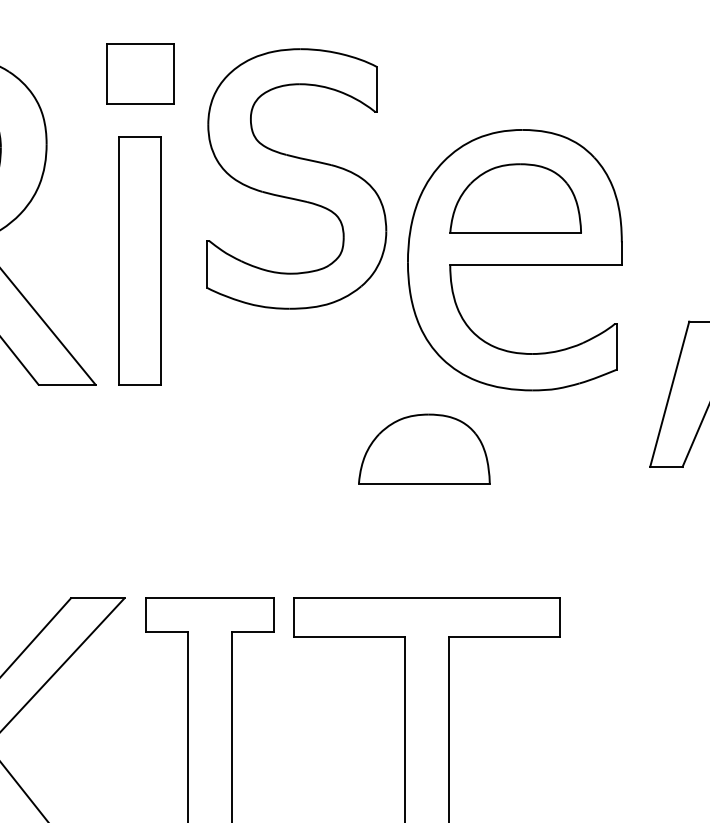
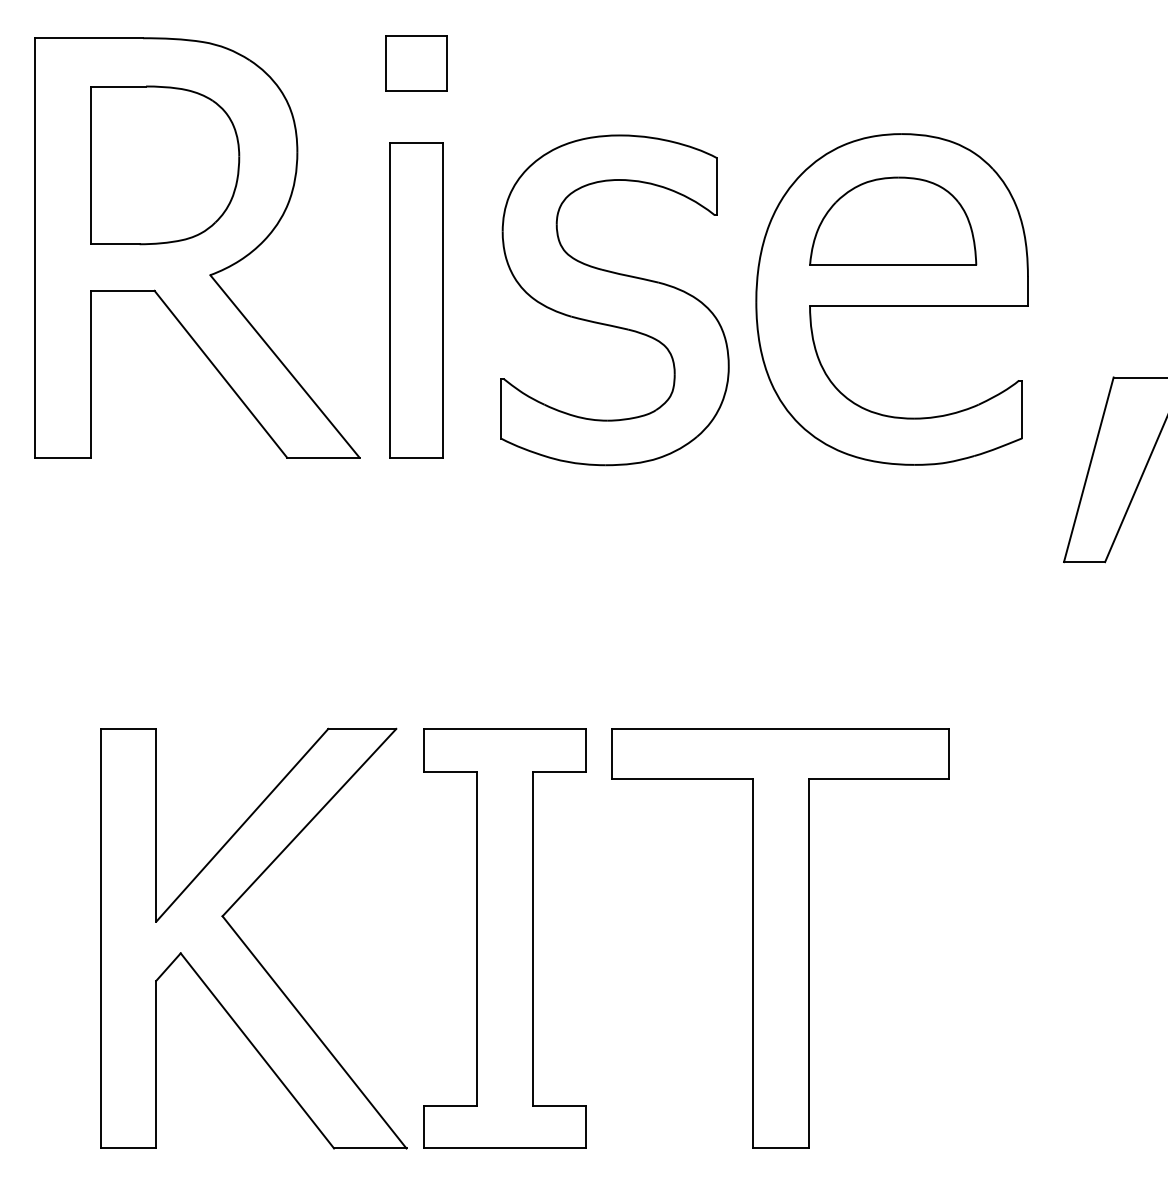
part: (140, 74) -> (416, 63), size x0.71
part: (296, 179) -> (614, 300), moved
part: (424, 448) -> (777, 538), removed

